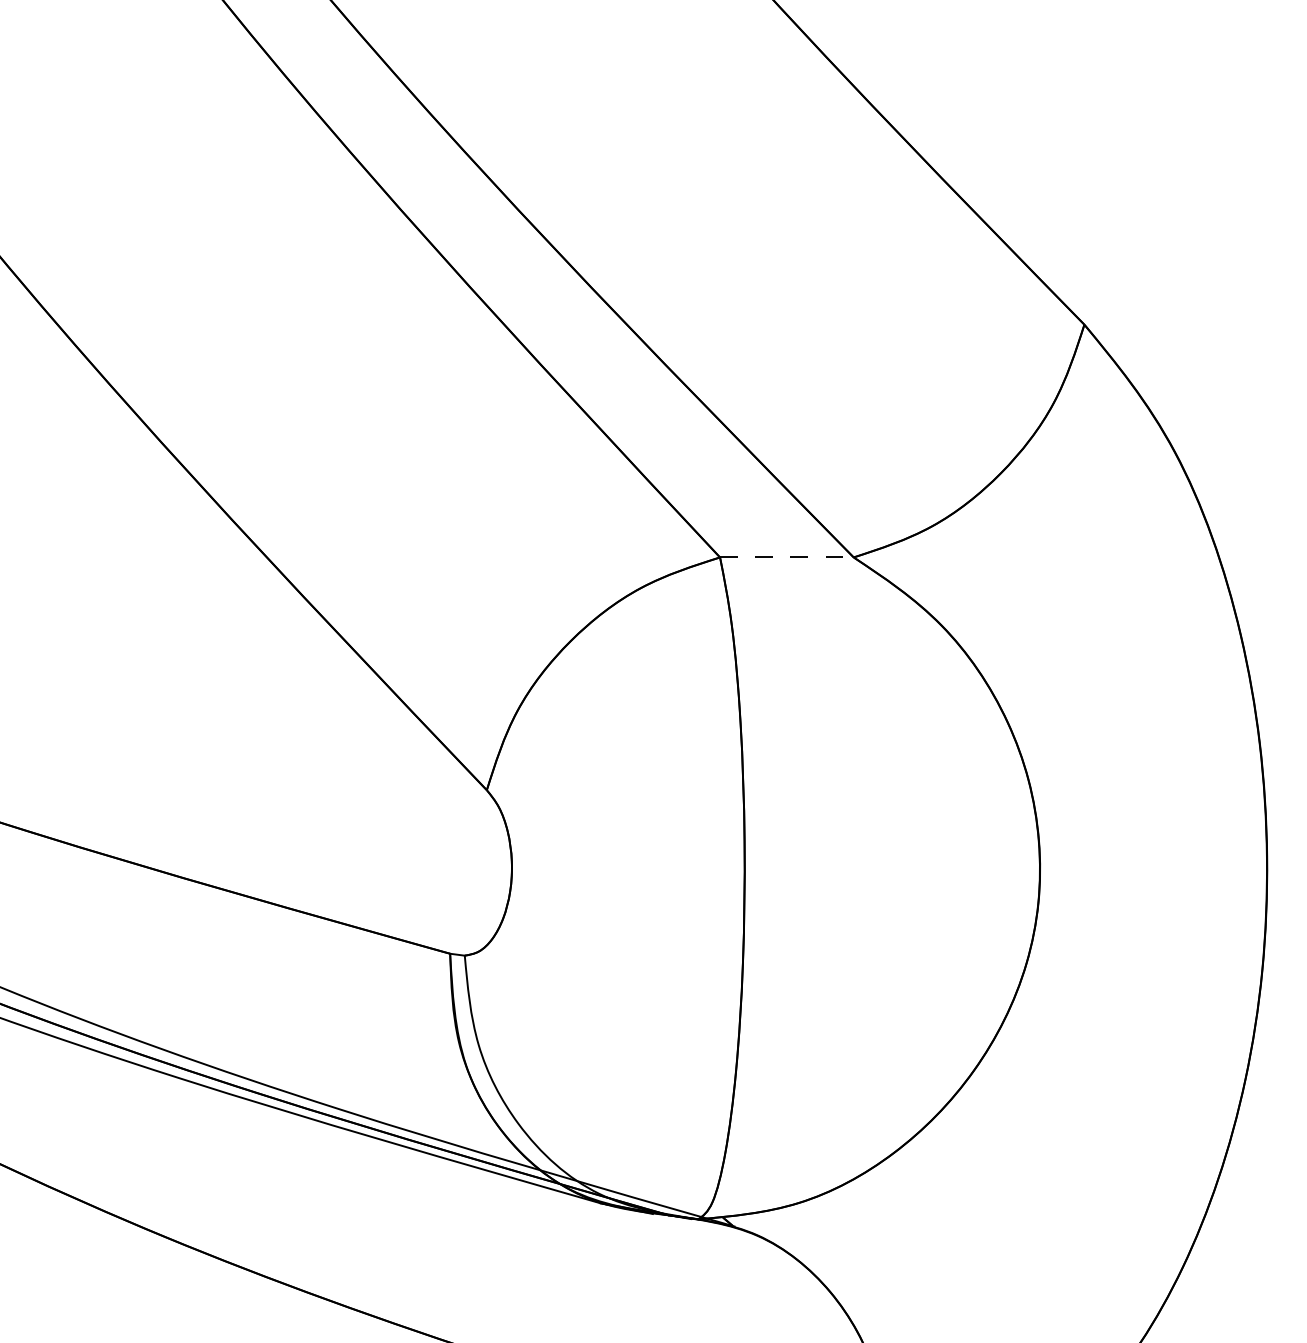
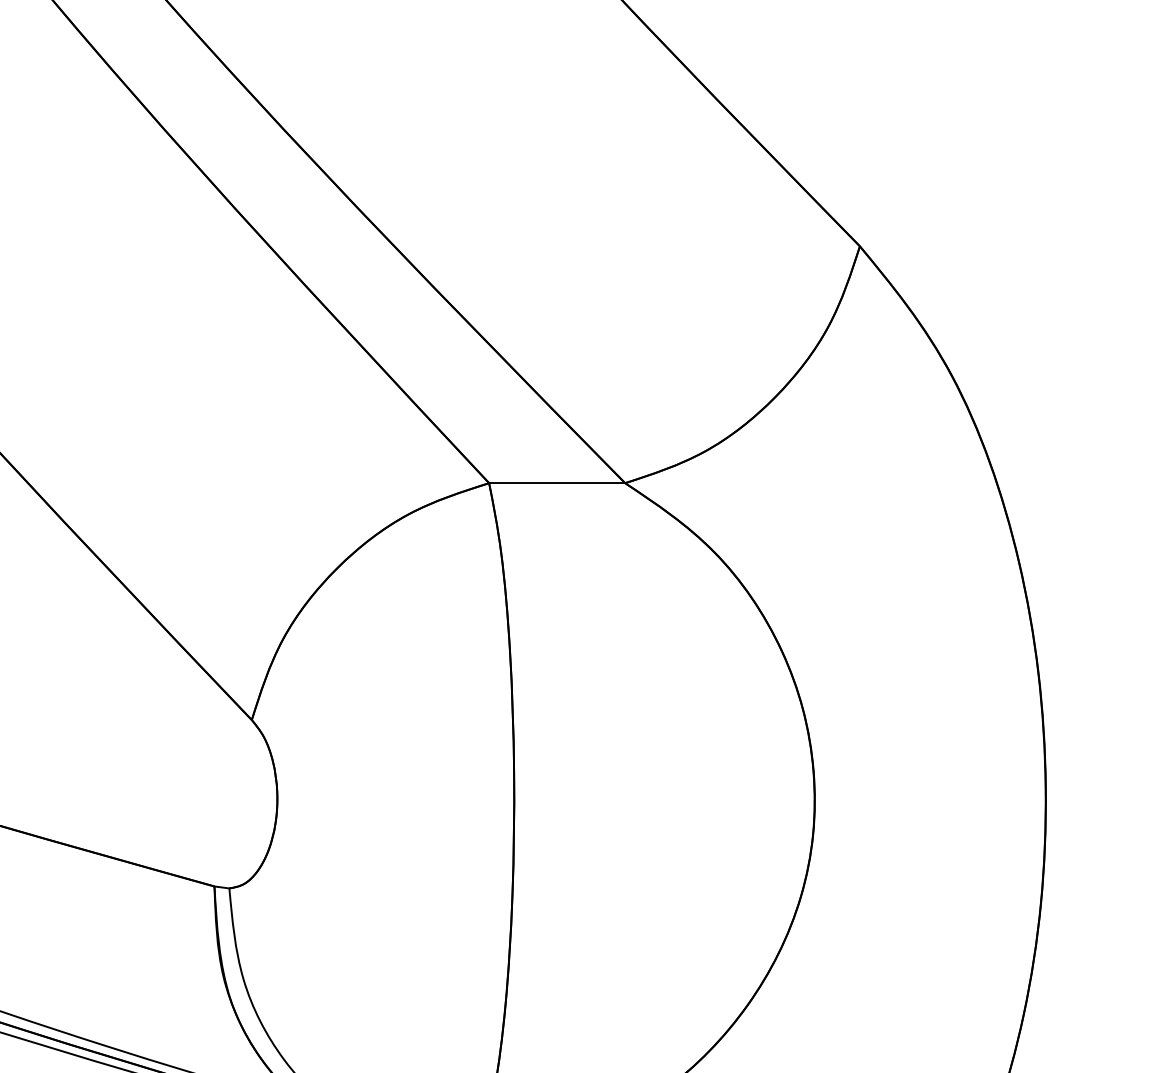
line: (786, 557) -> (556, 483), dashed -> solid

